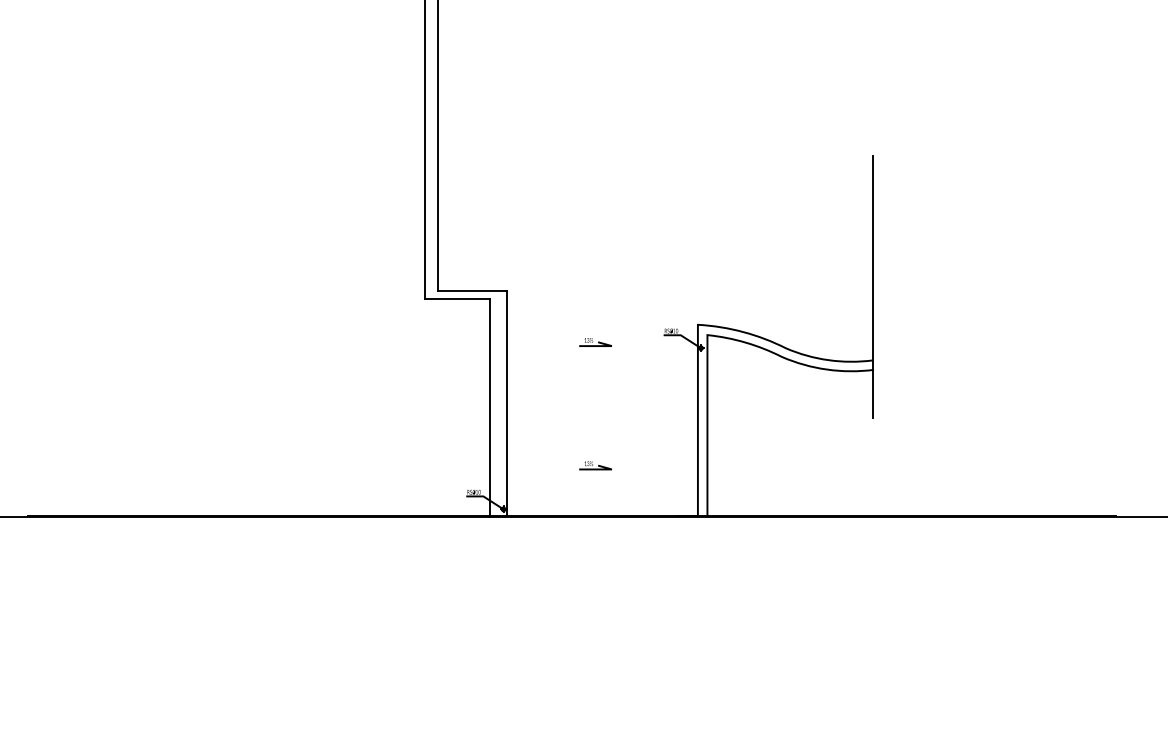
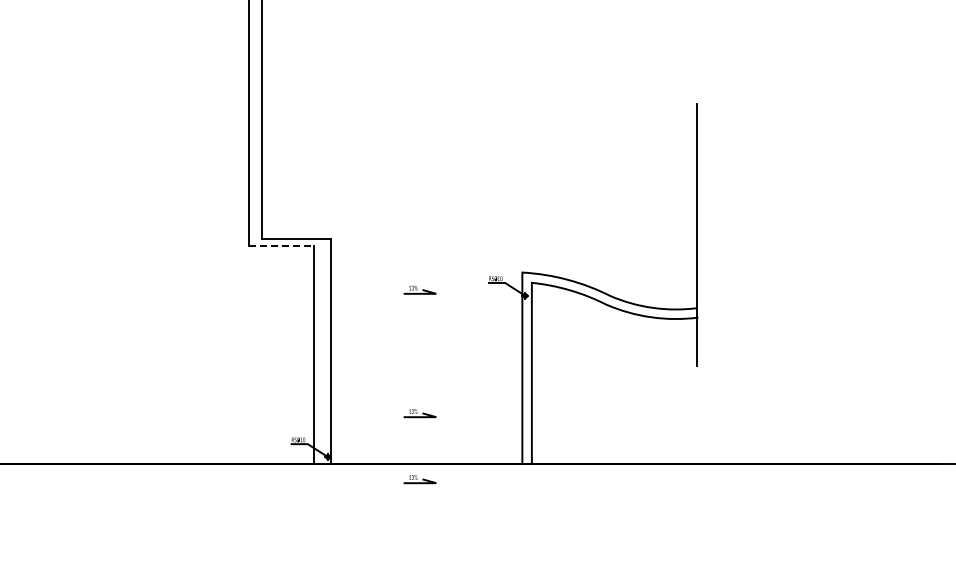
line: (457, 298) -> (281, 246), solid -> dashed
part: (595, 531) -> (419, 479), added

